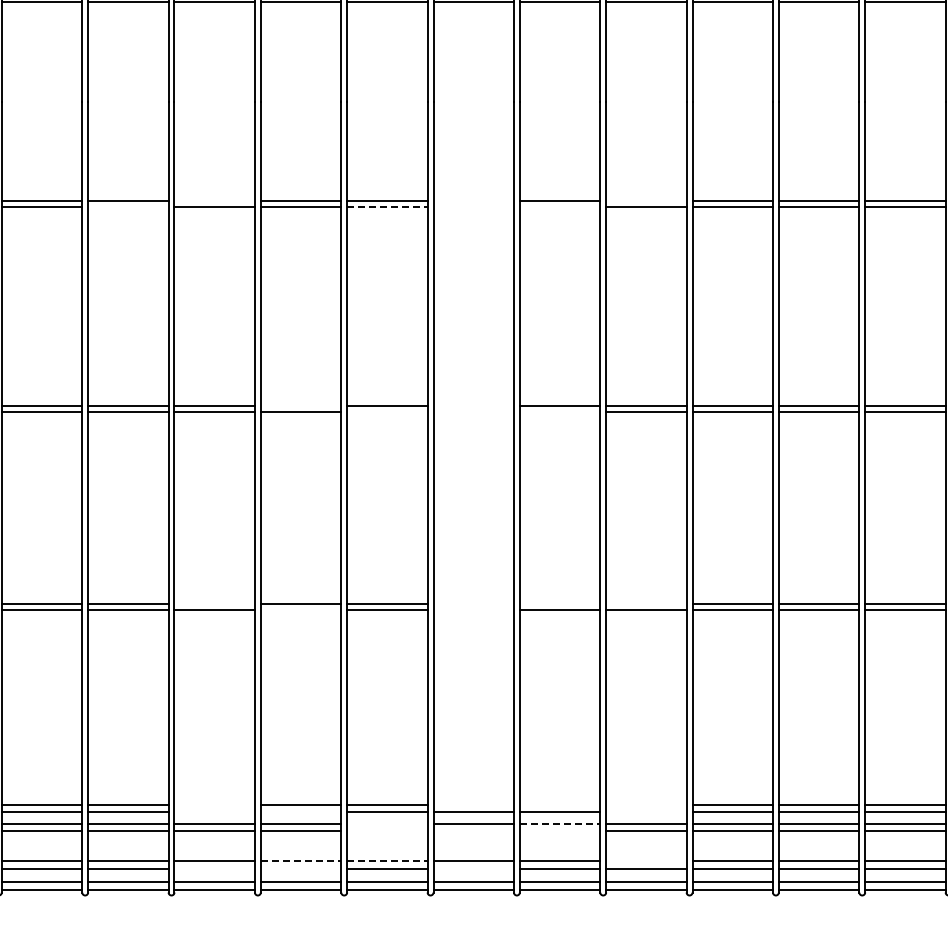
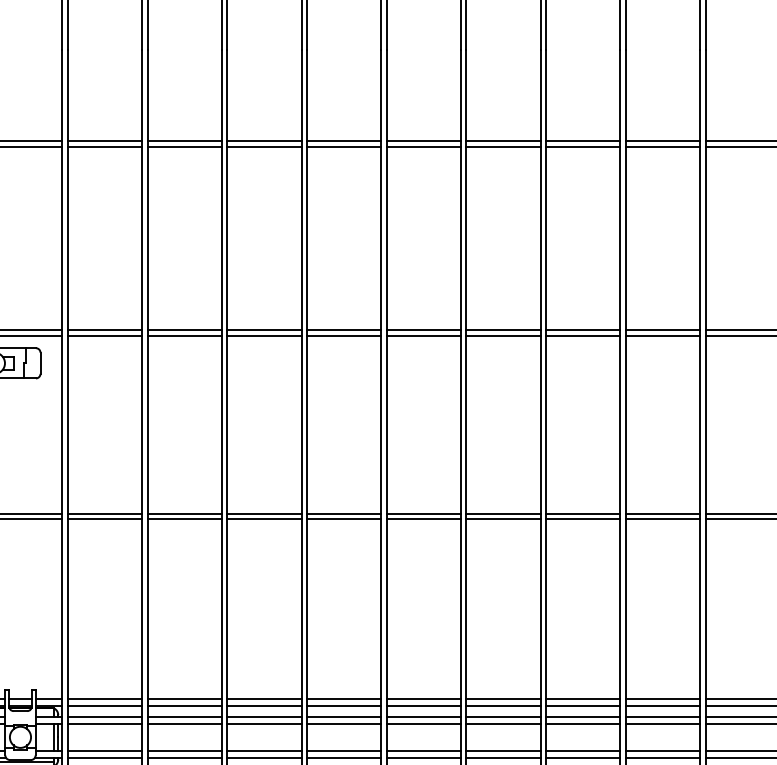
line: (214, 201) -> (264, 141), added
line: (473, 201) -> (503, 141), added
line: (646, 201) -> (663, 141), added
line: (128, 206) -> (184, 146), added
line: (387, 206) -> (423, 146), dashed -> solid
line: (473, 206) -> (503, 146), added
line: (559, 206) -> (582, 146), added
line: (300, 405) -> (343, 330), added
line: (473, 405) -> (503, 330), added
line: (387, 411) -> (423, 335), added
line: (473, 411) -> (503, 335), added
line: (559, 411) -> (582, 335), added
line: (214, 604) -> (264, 513), added
line: (473, 604) -> (503, 513), added
line: (559, 604) -> (582, 513), added
line: (646, 604) -> (663, 513), added
line: (300, 609) -> (343, 518), added
line: (473, 609) -> (503, 518), added
line: (214, 804) -> (264, 698), added
line: (473, 804) -> (503, 698), added
line: (559, 804) -> (582, 698), added
line: (646, 804) -> (663, 698), added
line: (214, 812) -> (264, 706), added
line: (300, 812) -> (343, 706), added
line: (646, 812) -> (663, 706), added
line: (387, 824) -> (423, 717), added
line: (560, 824) -> (583, 717), dashed -> solid
line: (387, 831) -> (423, 723), added
line: (473, 831) -> (503, 723), added
line: (559, 831) -> (582, 723), added
line: (301, 861) -> (344, 751), dashed -> solid
line: (387, 861) -> (423, 751), dashed -> solid
line: (646, 861) -> (663, 751), added
line: (214, 868) -> (264, 757), added
line: (300, 868) -> (343, 757), added
line: (473, 868) -> (503, 757), added

